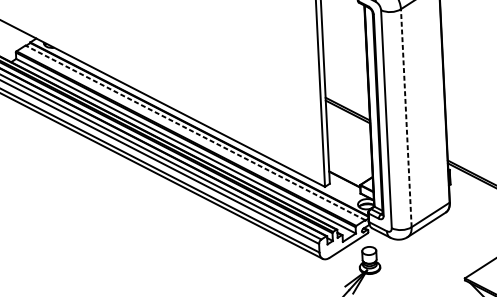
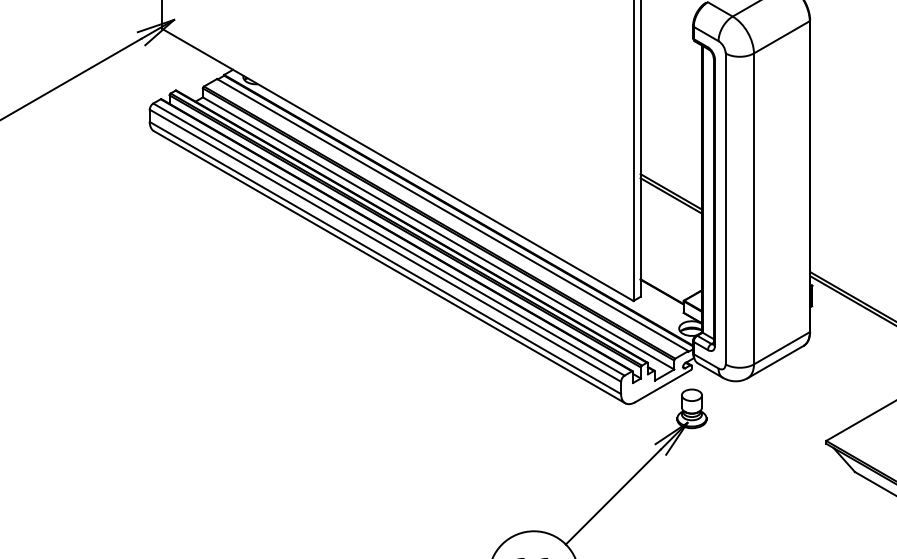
line: (405, 117) -> (753, 208), dashed -> solid
line: (195, 132) -> (452, 214), dashed -> solid

